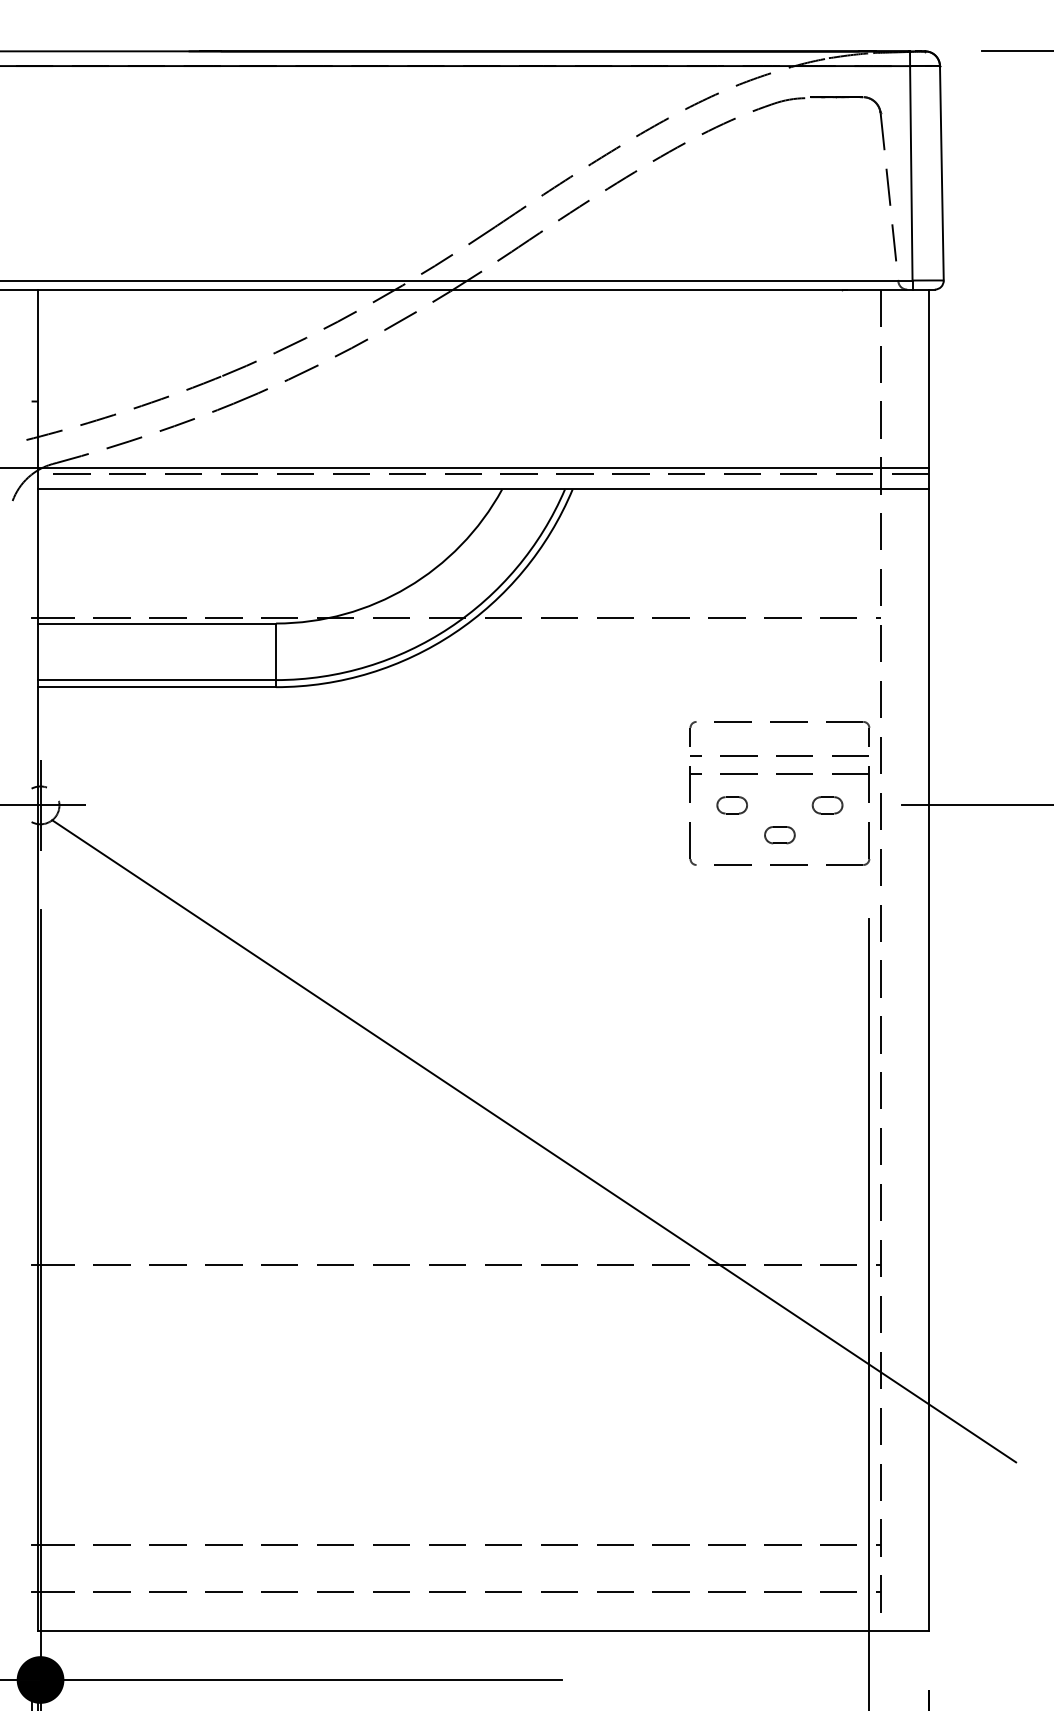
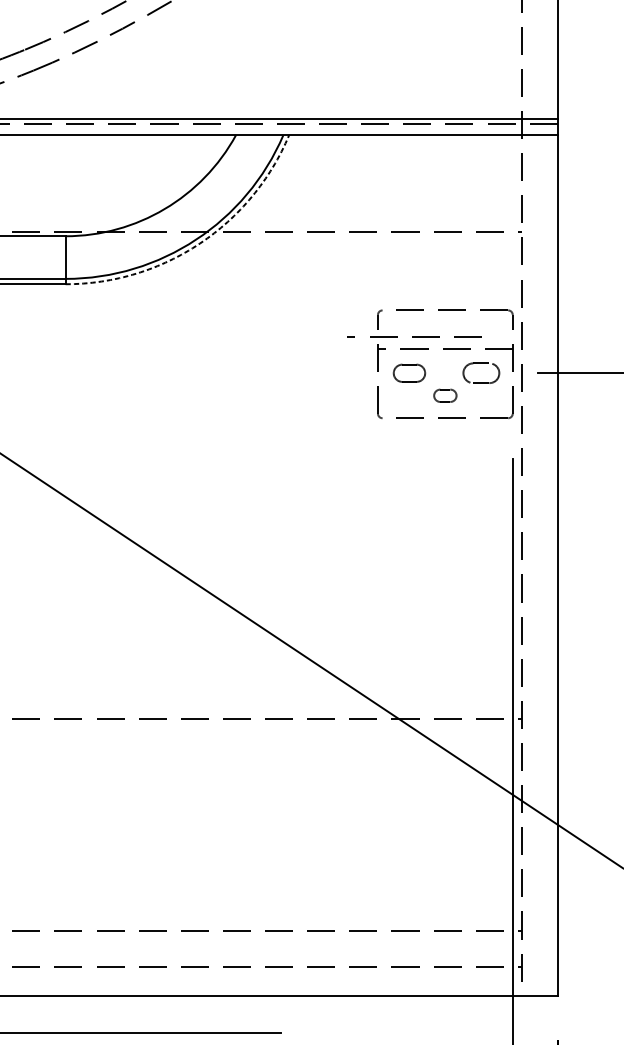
arc: (454, 633) -> (200, 243), solid -> dashed
line: (779, 755) -> (414, 337), moved
part: (731, 805) -> (408, 373), size x1.4
part: (827, 805) -> (481, 373), size x1.6

